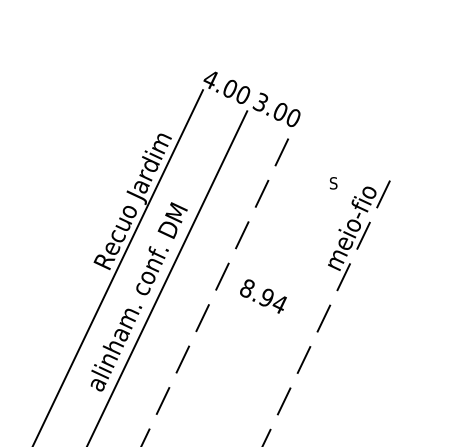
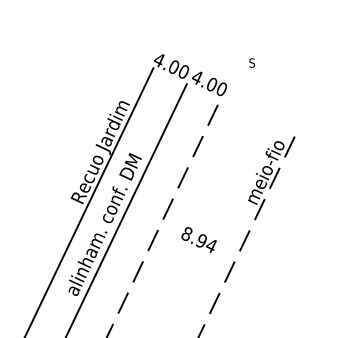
text: (260, 102) -> (196, 77), 3.00 -> 4.00
text: (333, 183) -> (252, 63), moved
text: (263, 296) -> (199, 240), moved

